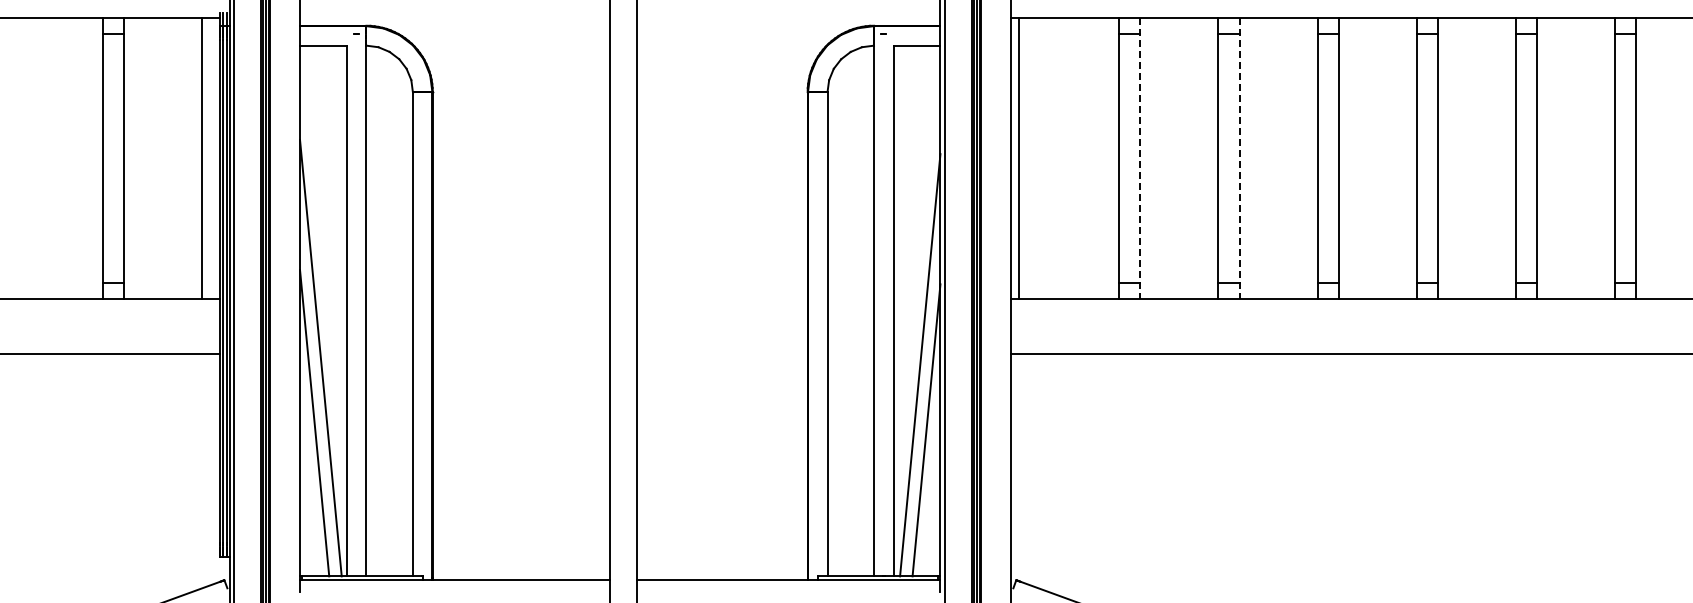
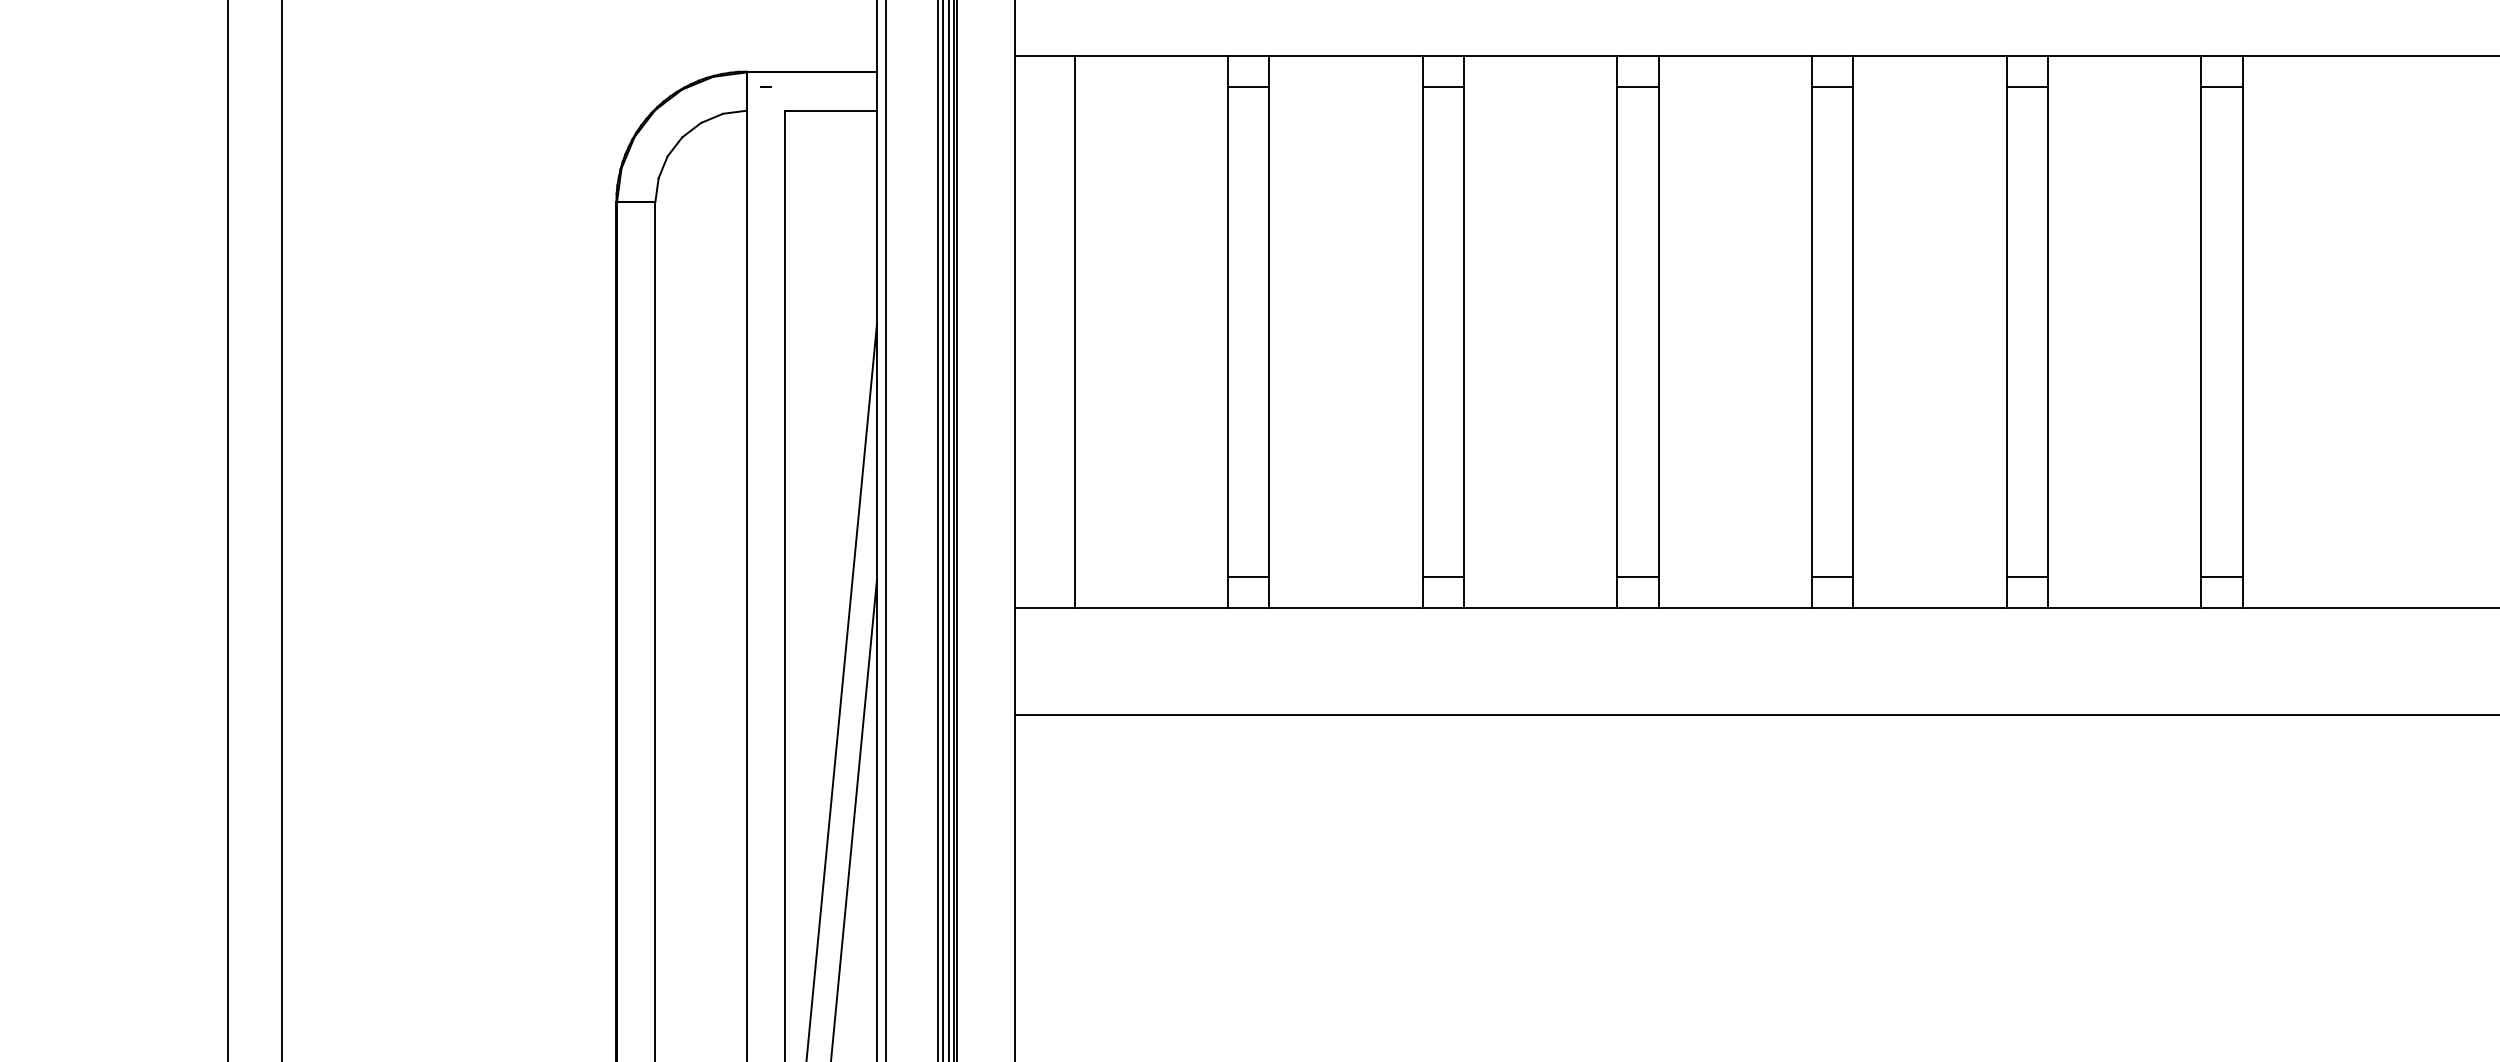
line: (1019, 158) -> (1075, 332), moved
line: (1140, 158) -> (1269, 332), dashed -> solid
line: (1239, 158) -> (1463, 332), dashed -> solid

